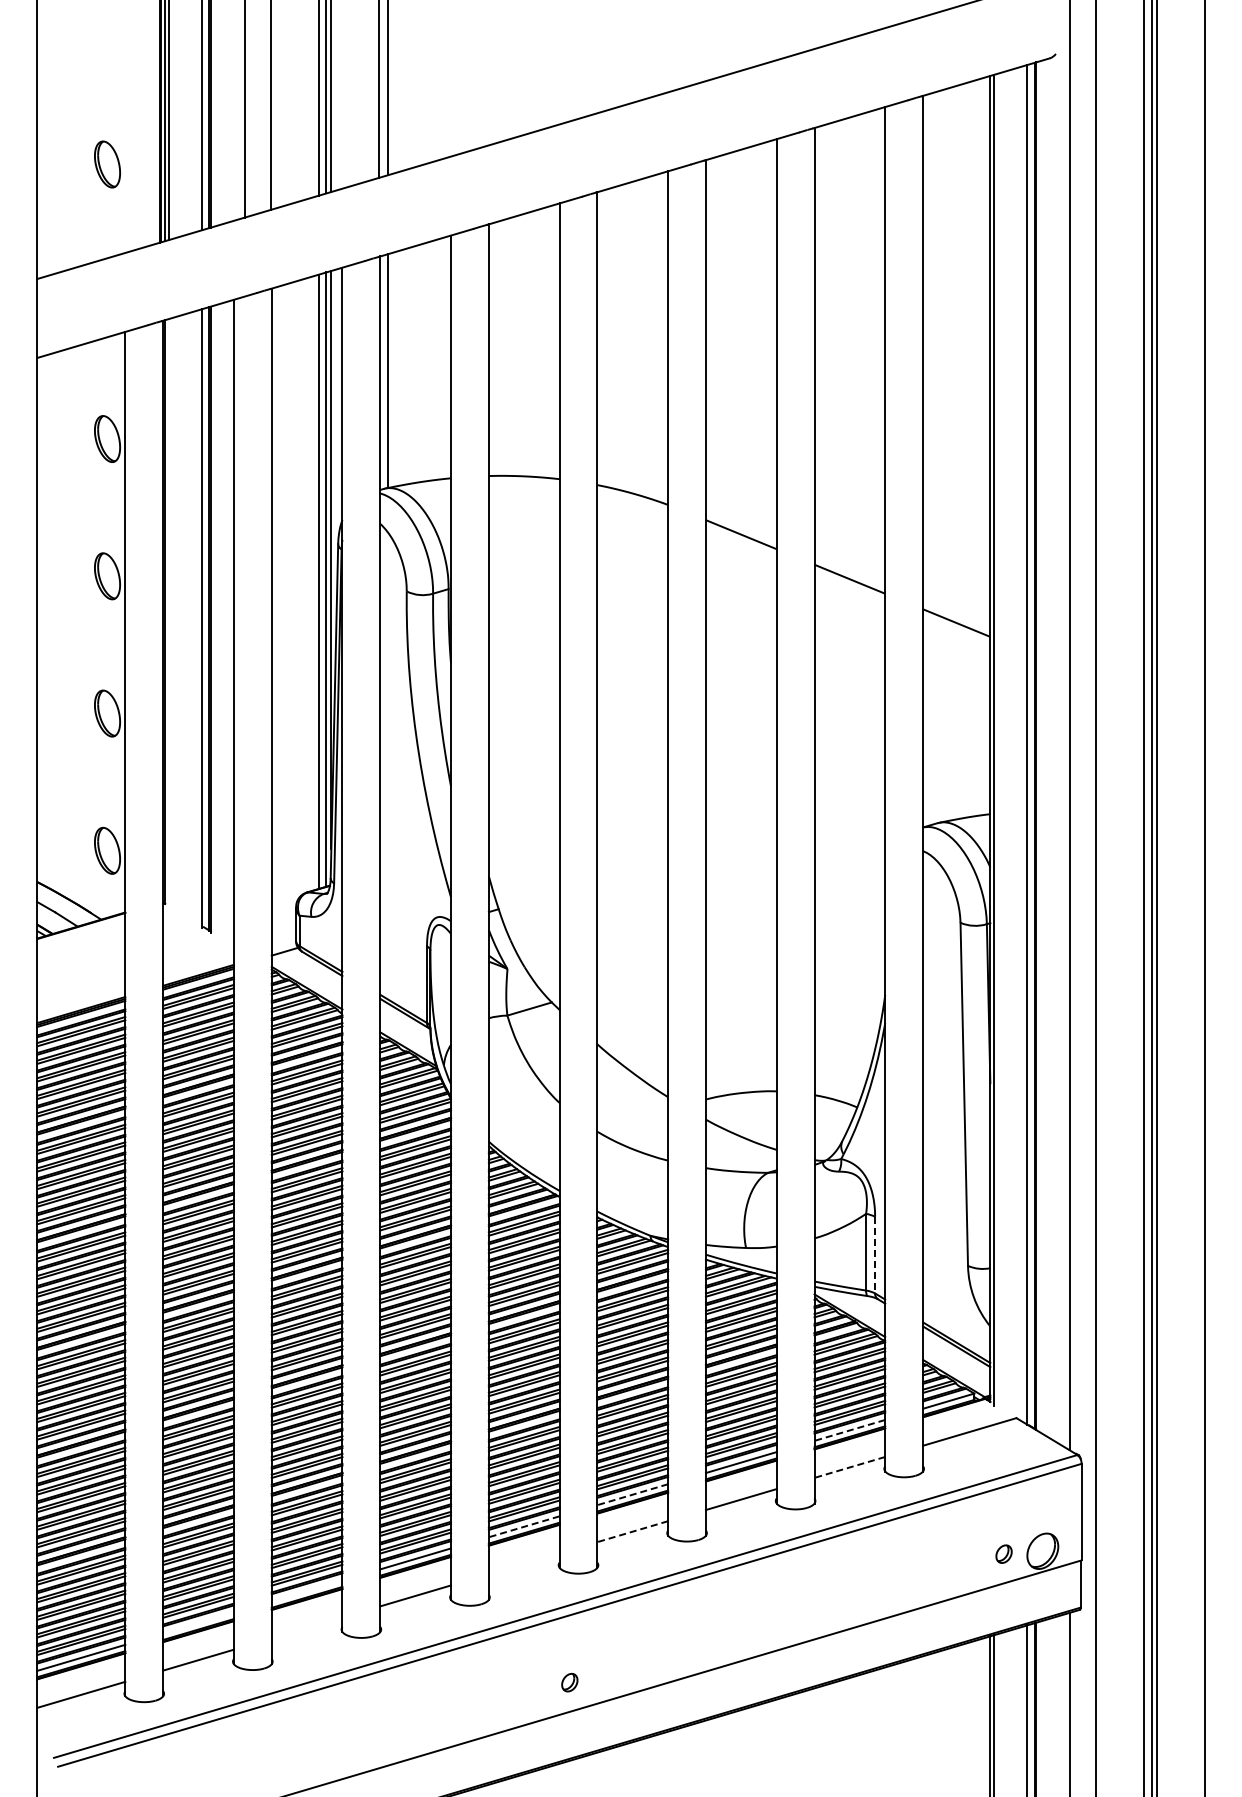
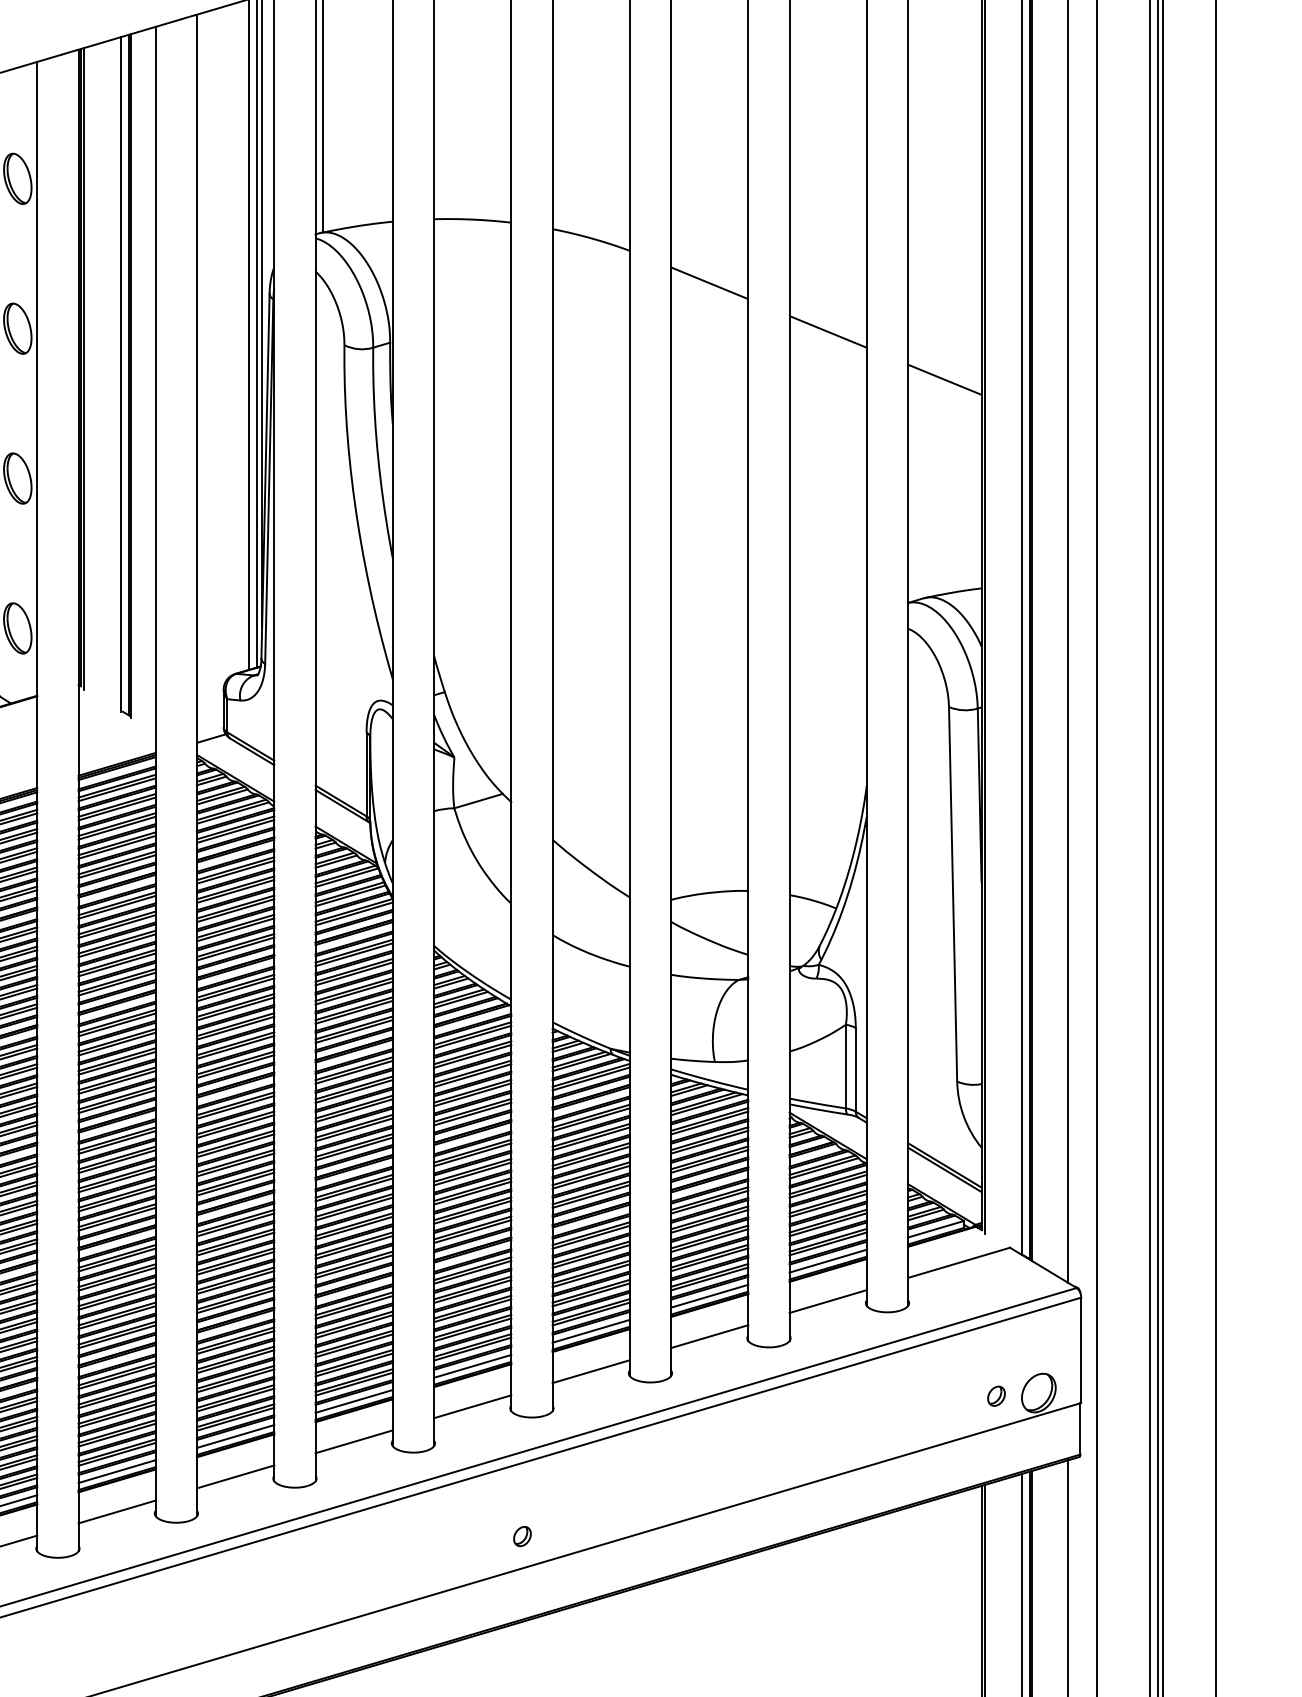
line: (168, 613) -> (84, 369), added
line: (875, 1255) -> (856, 1070), dashed -> solid
line: (849, 1430) -> (827, 1261), dashed -> solid
line: (849, 1467) -> (827, 1301), dashed -> solid
line: (632, 1494) -> (590, 1331), dashed -> solid
line: (524, 1526) -> (472, 1366), dashed -> solid
line: (632, 1531) -> (590, 1371), dashed -> solid
line: (523, 1563) -> (471, 1406), added
line: (306, 1590) -> (235, 1435), added
line: (198, 1622) -> (117, 1470), added
line: (306, 1627) -> (235, 1476), added

